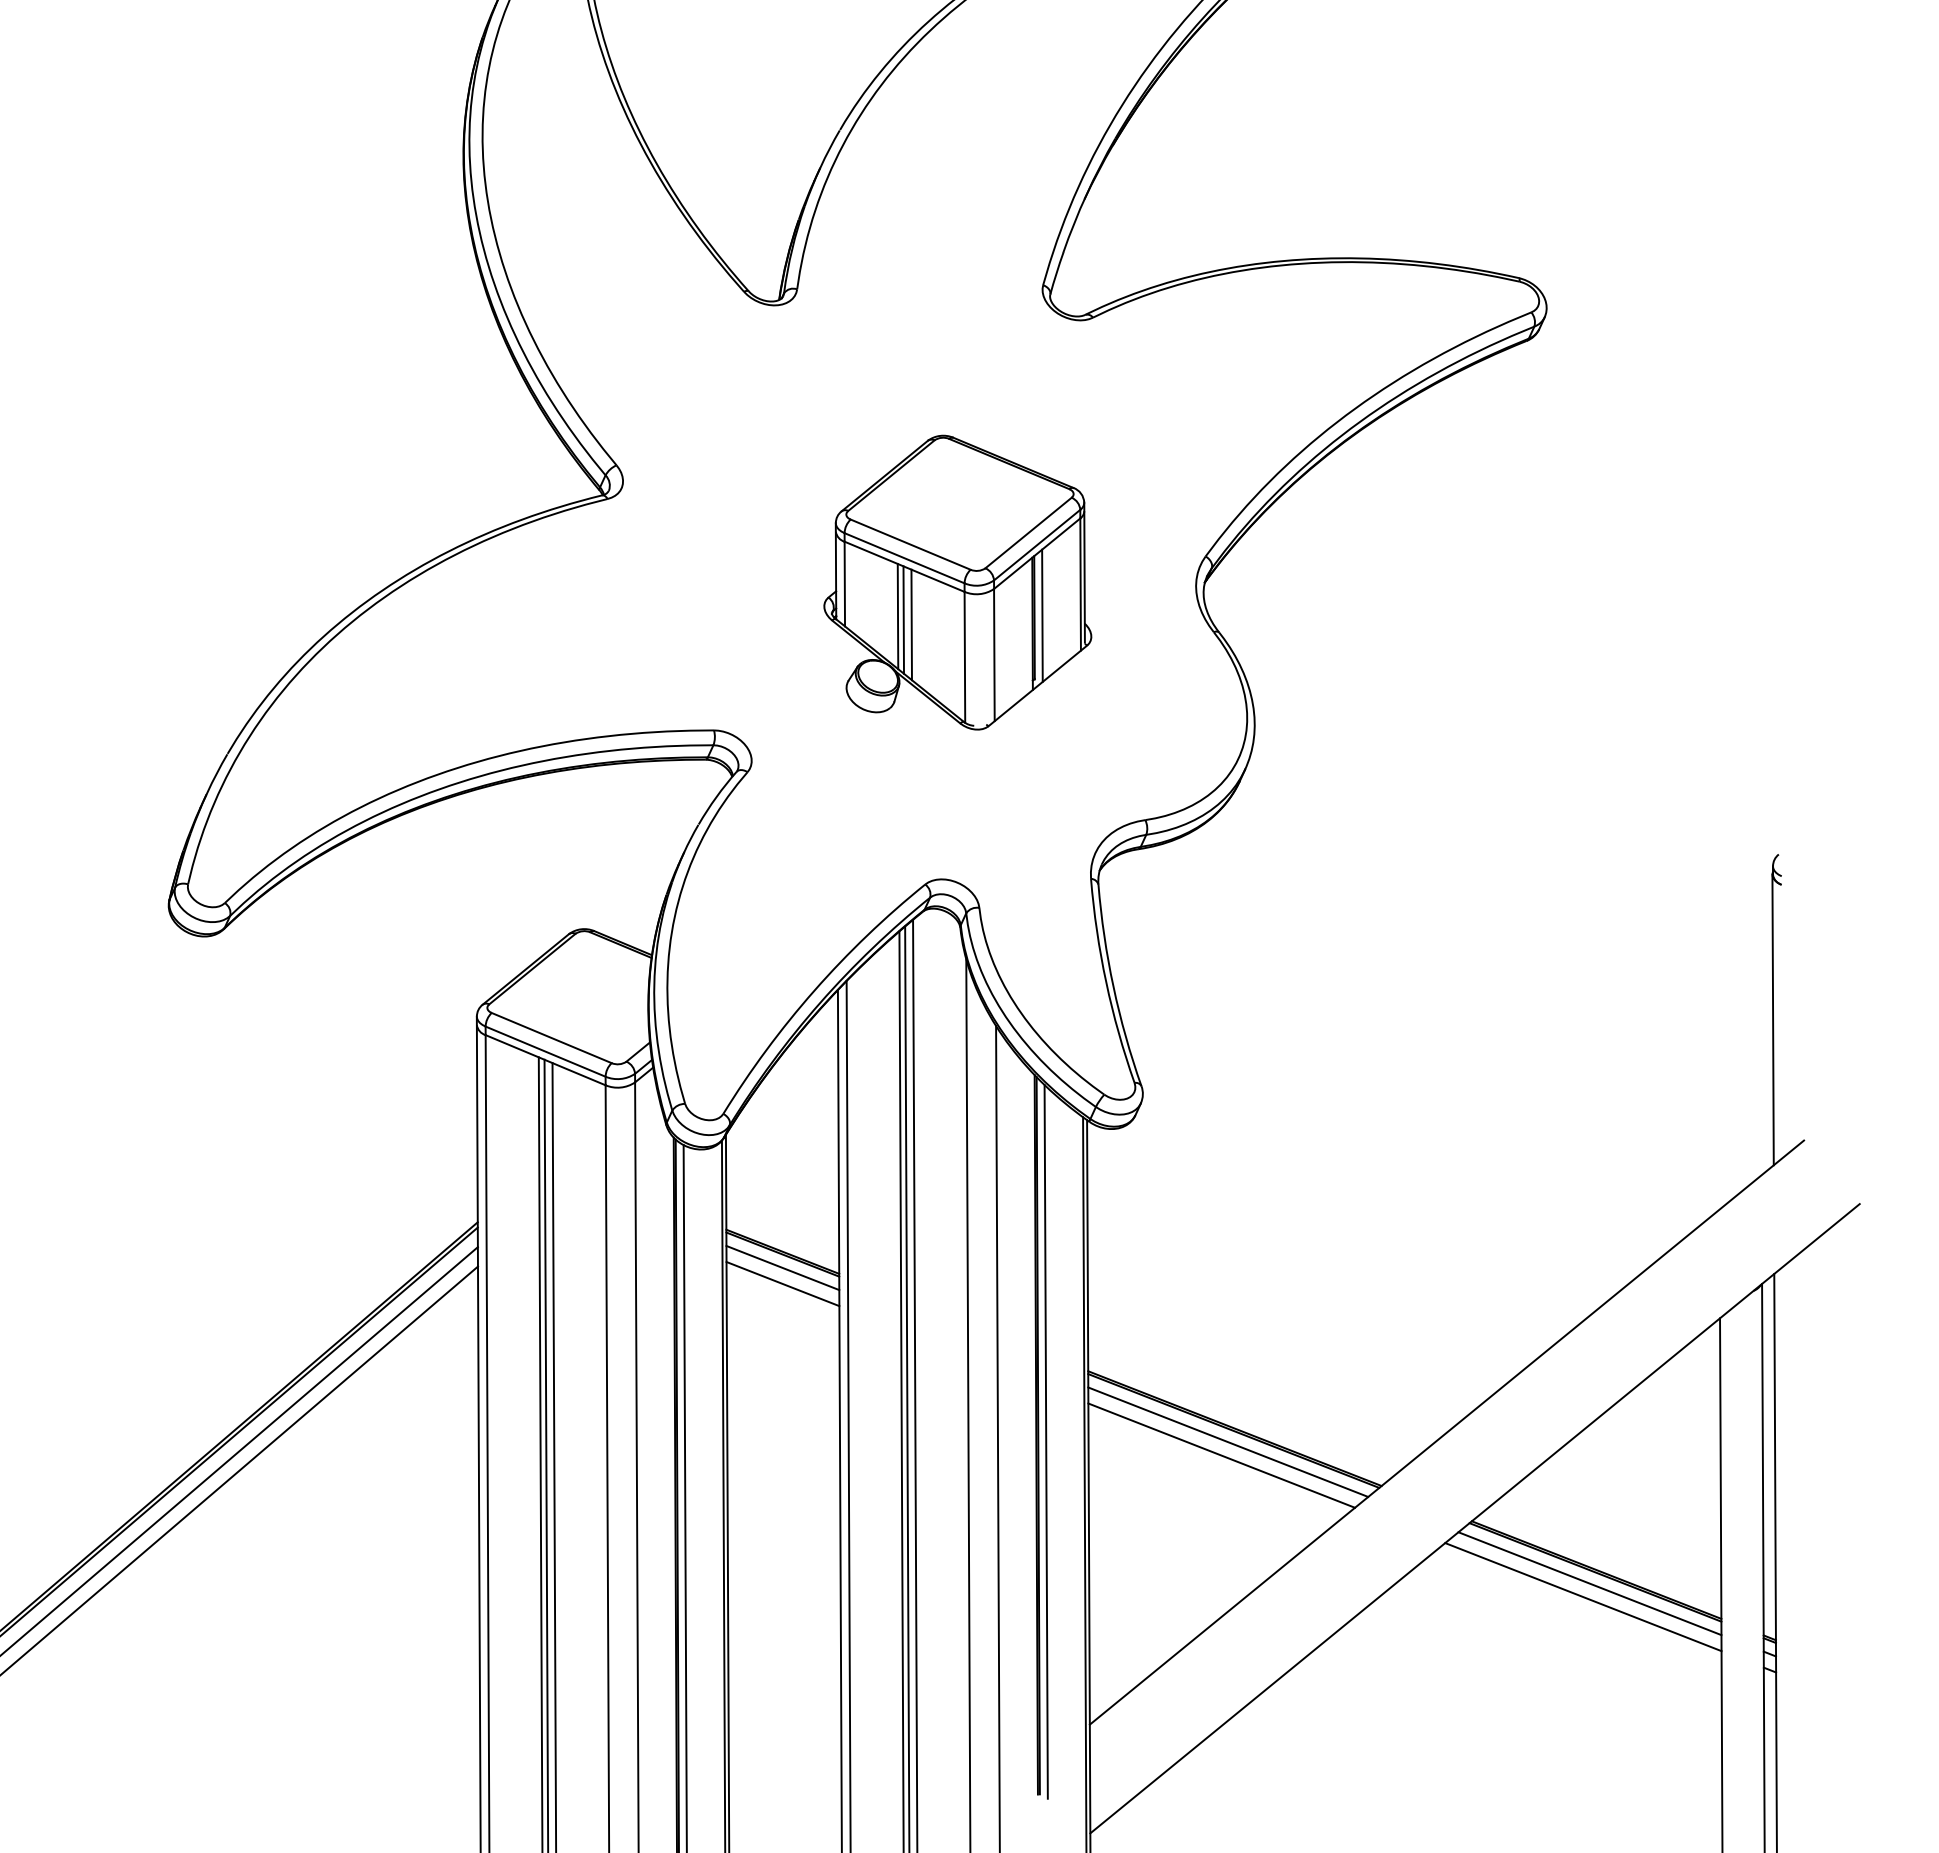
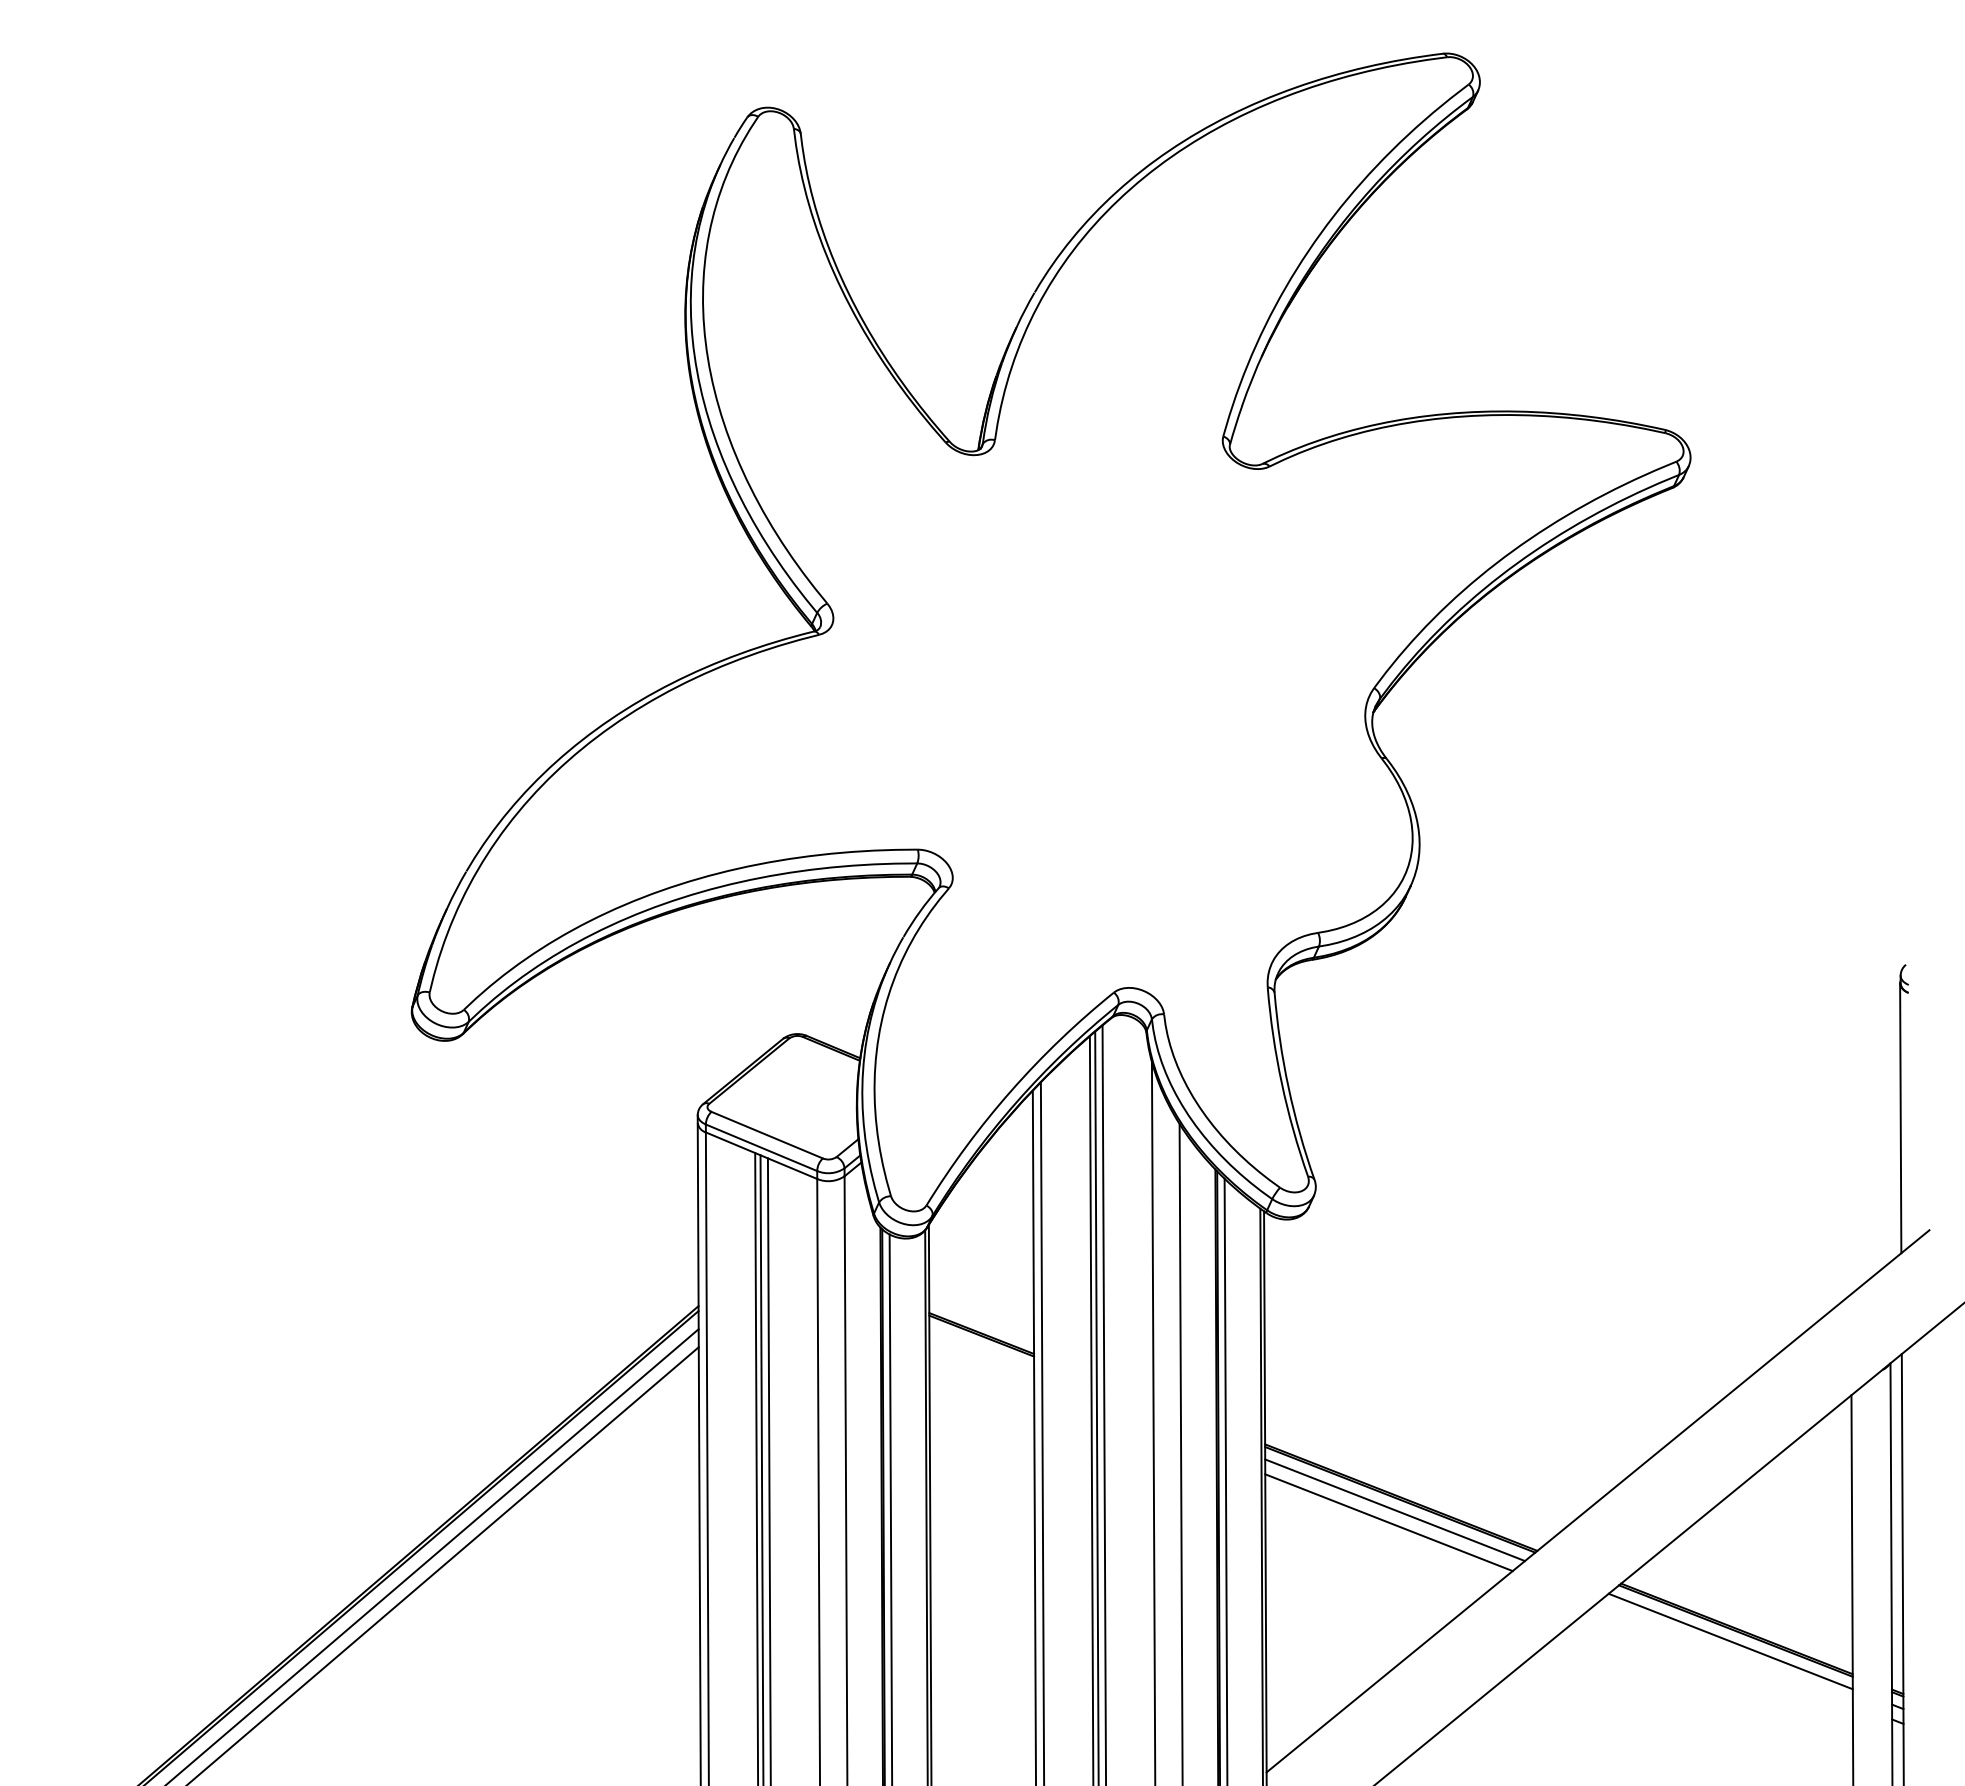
part: (957, 582) -> (1143, 712), removed
line: (782, 1267) -> (981, 1348), removed
line: (782, 1283) -> (981, 1362), removed
line: (1583, 1596) -> (1724, 1653), removed

